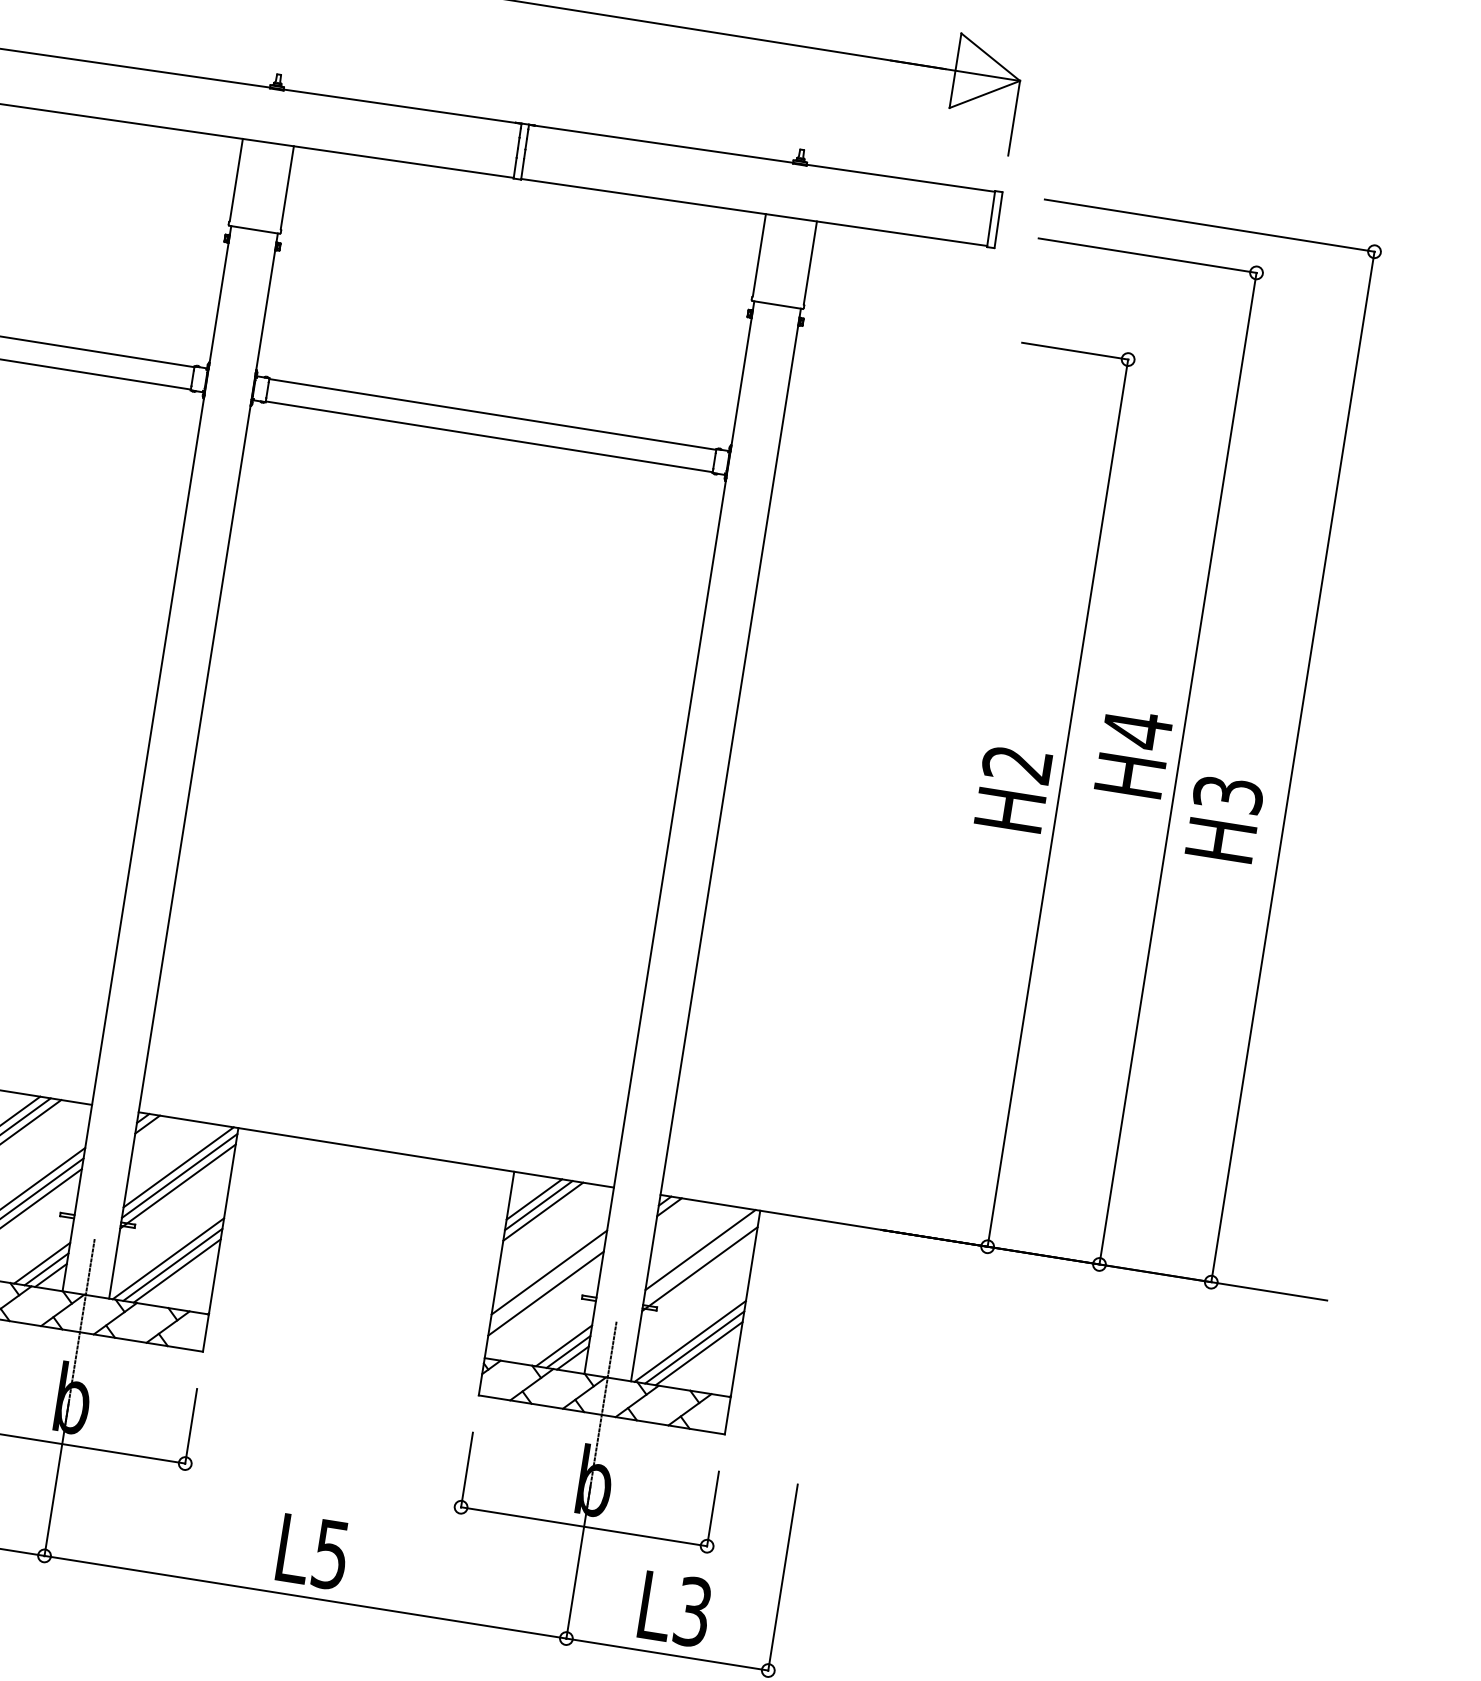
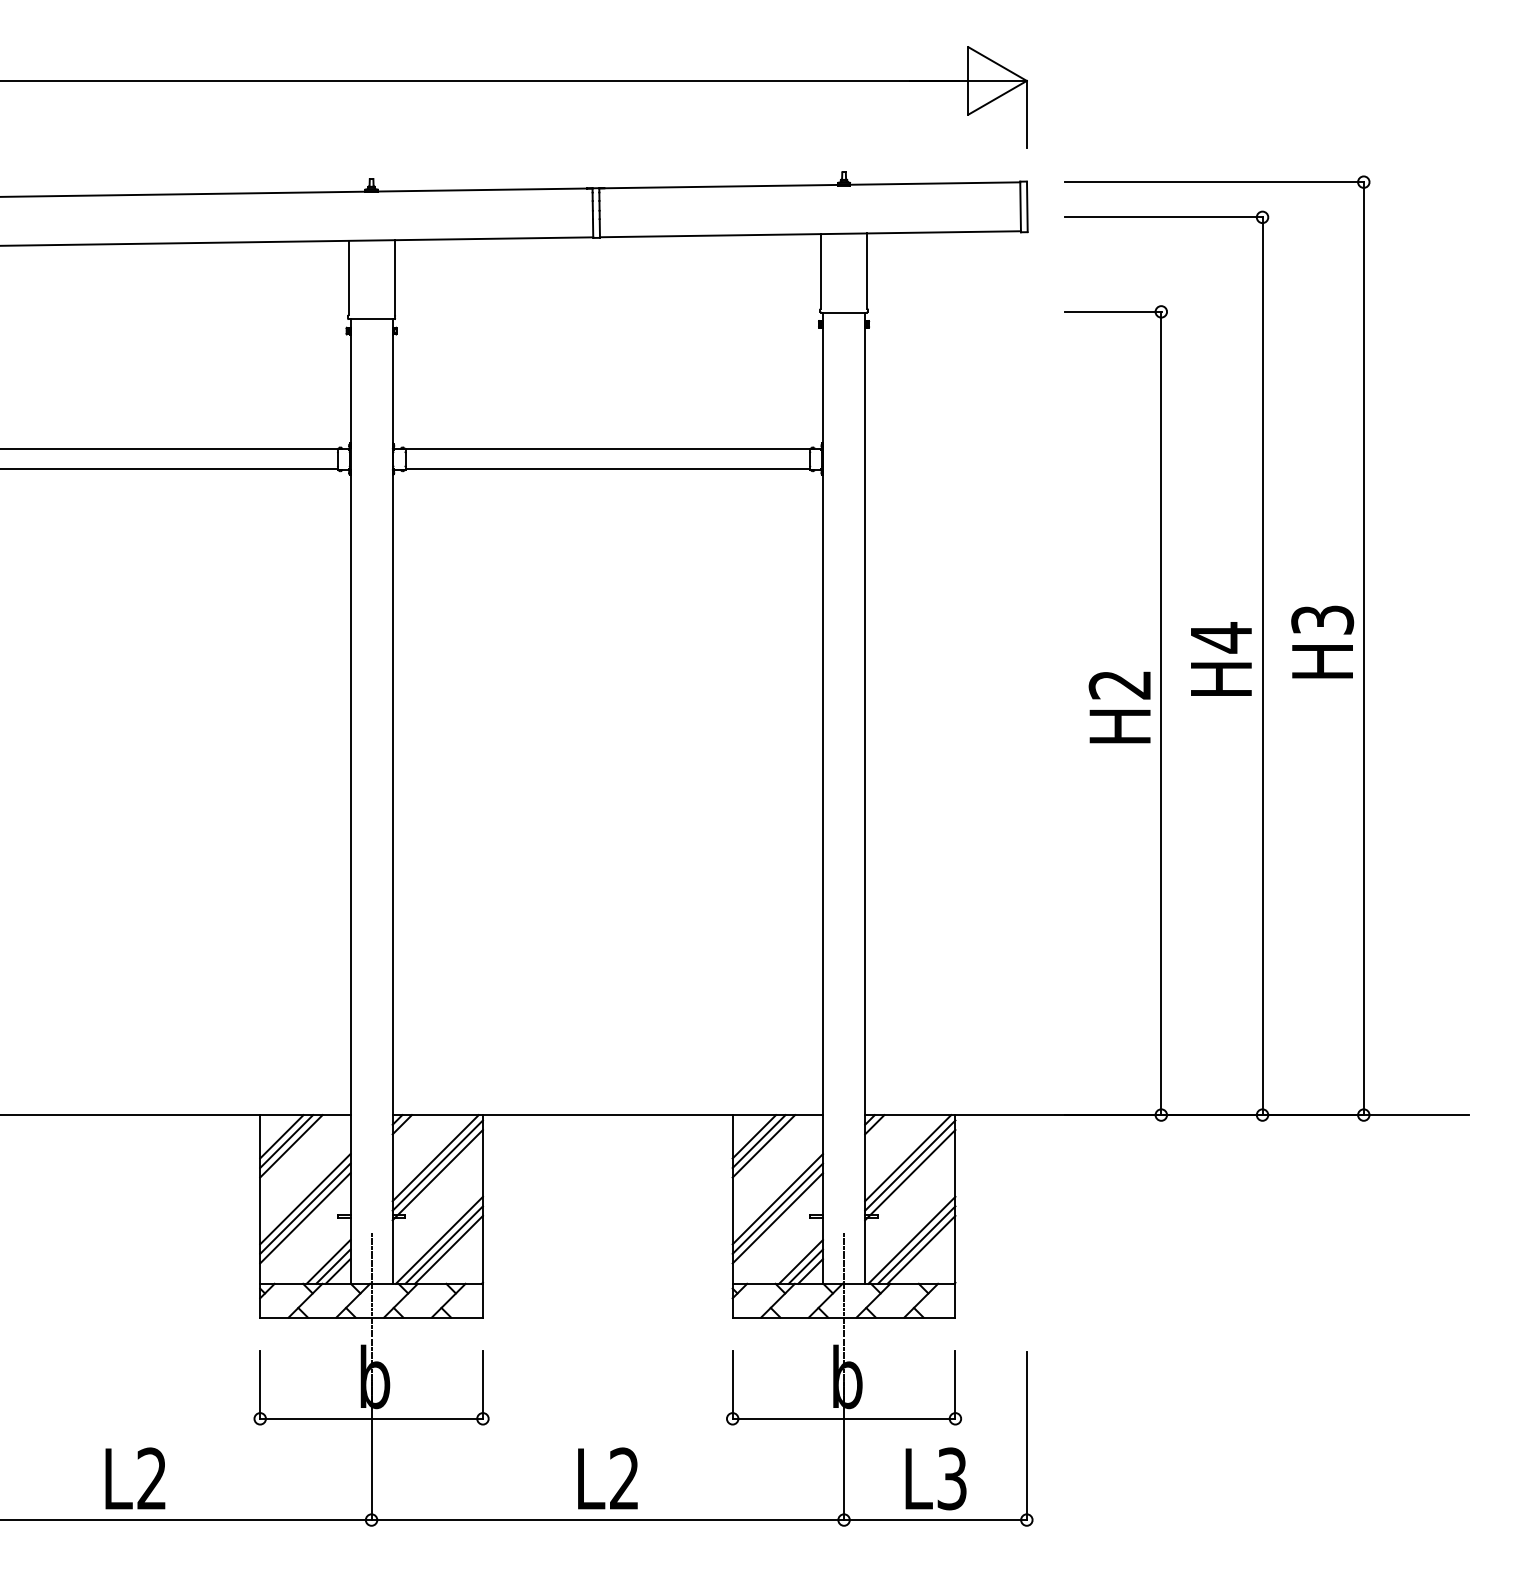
text: (1224, 818) -> (1322, 641), moved
line: (701, 1258) -> (910, 1165), added
line: (547, 1282) -> (777, 1208), added
text: (331, 1554) -> (624, 1478), L5 -> L2

